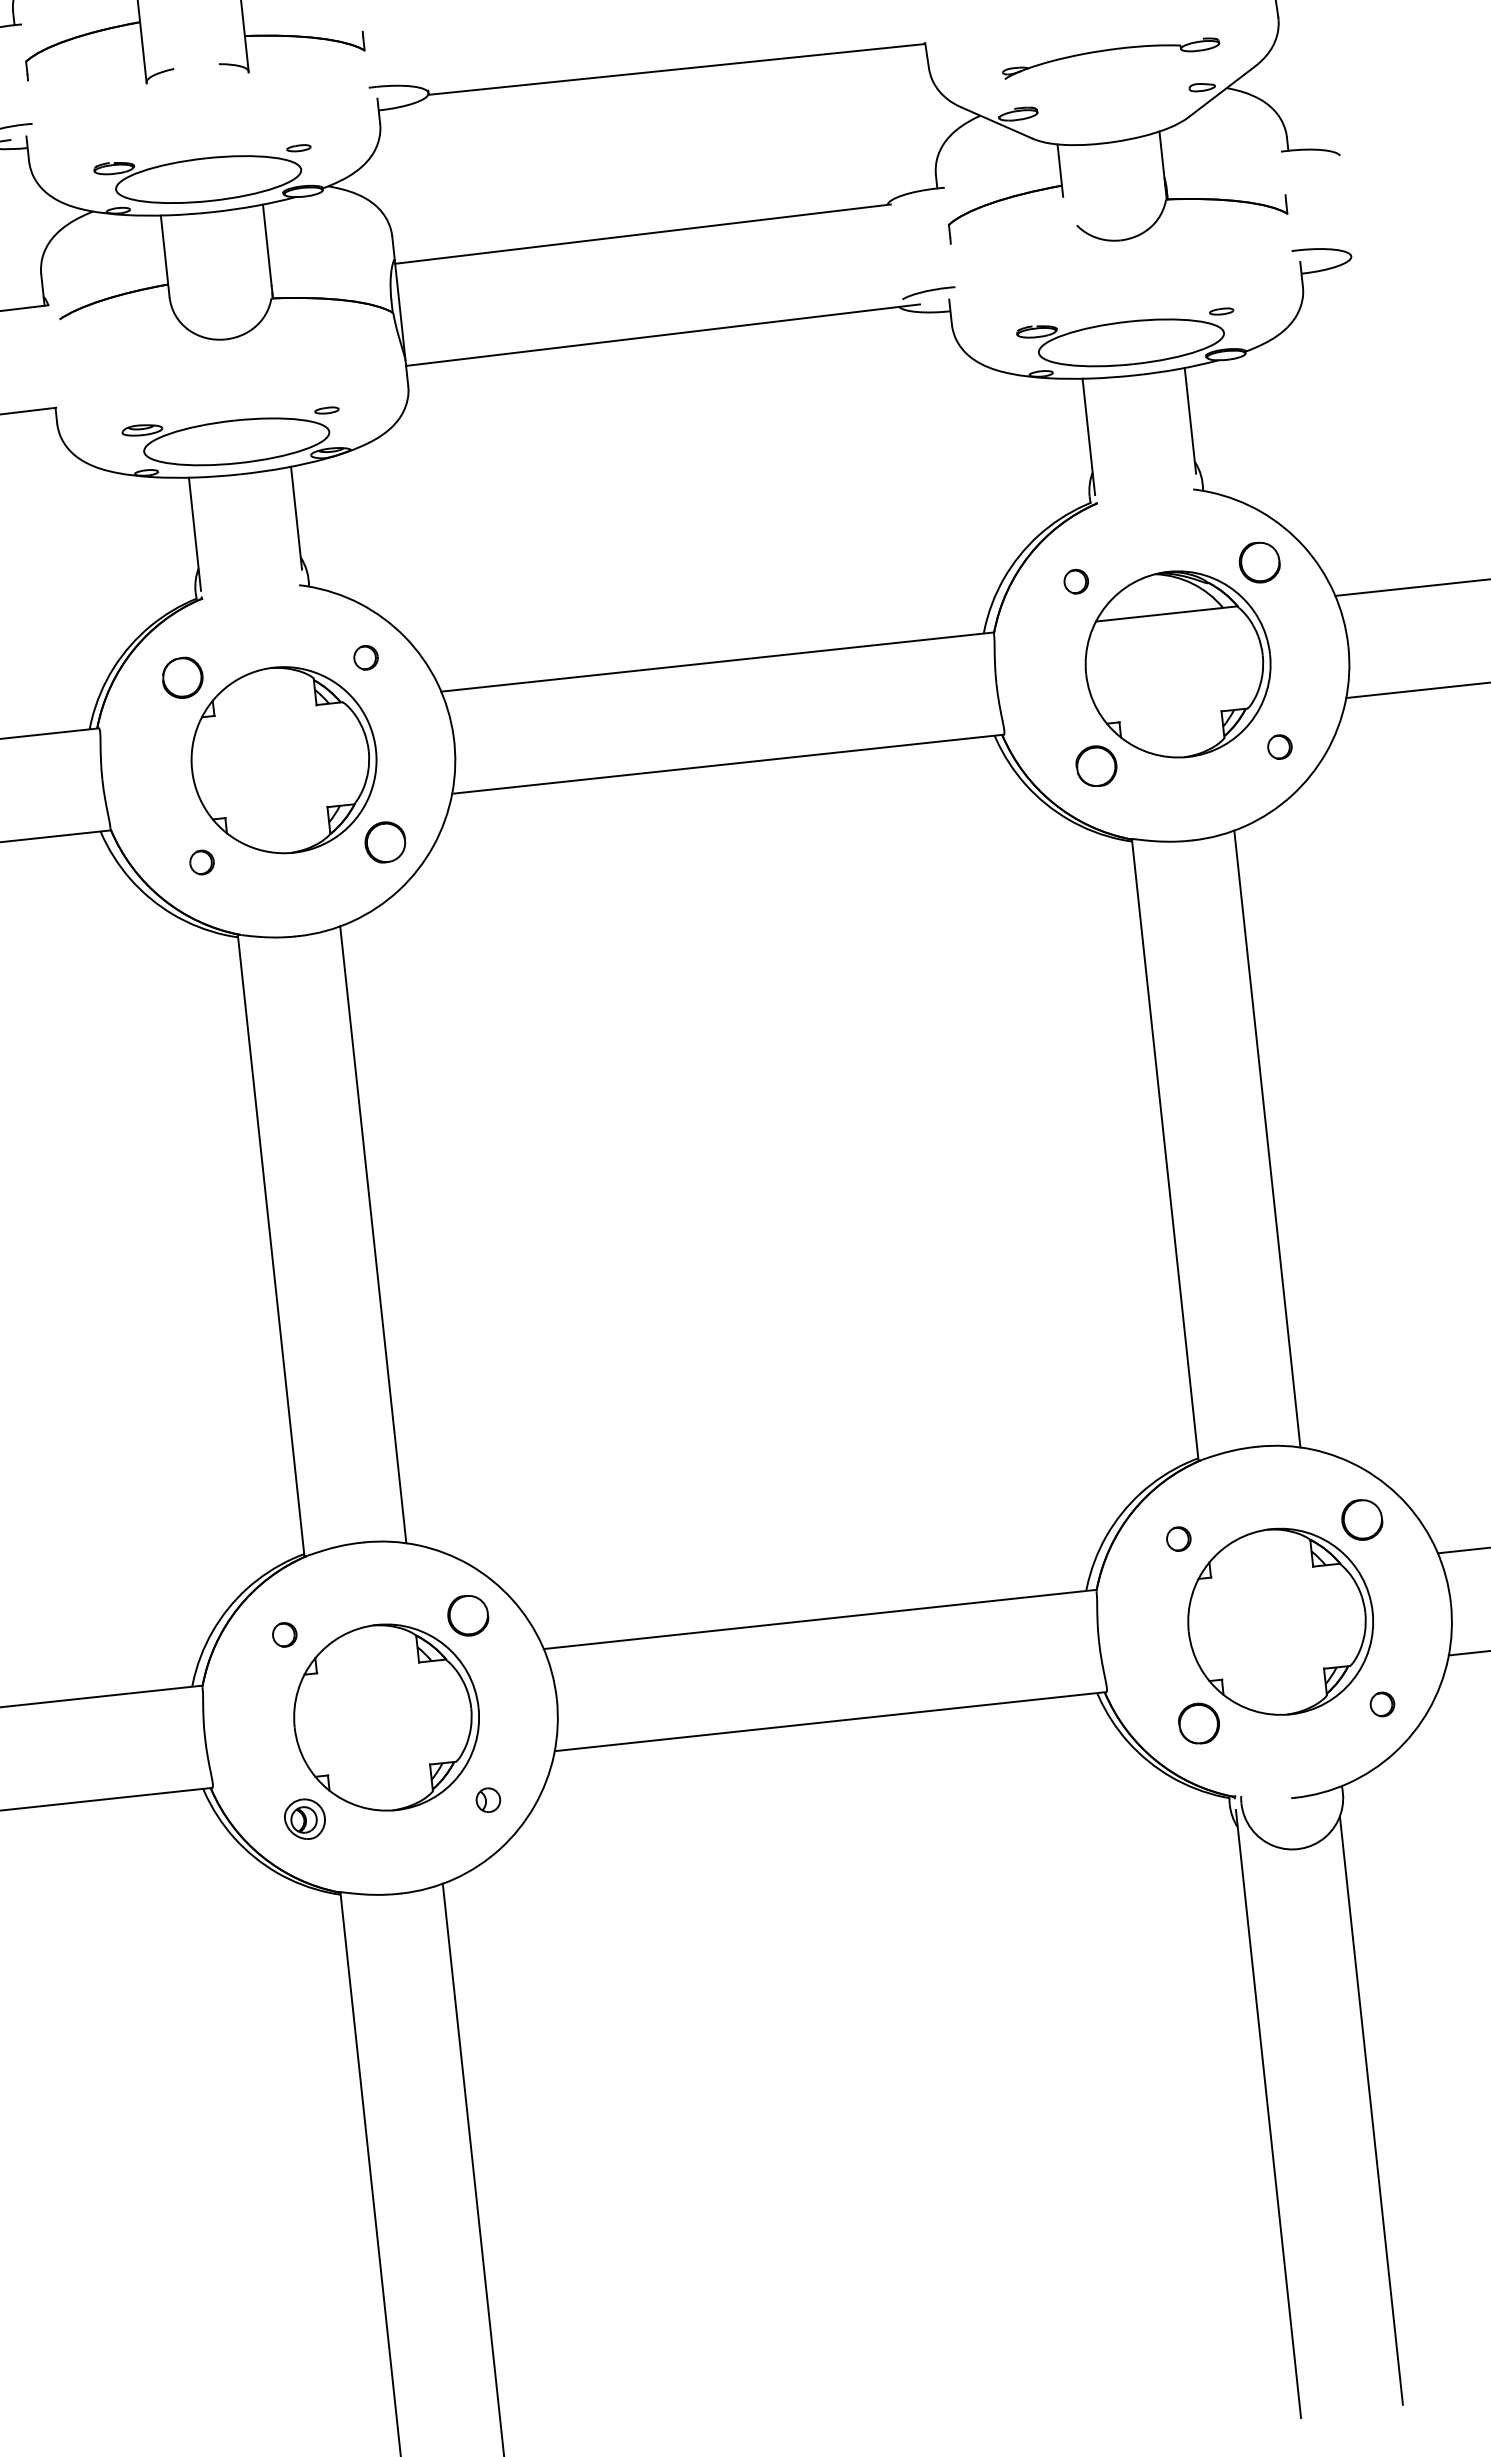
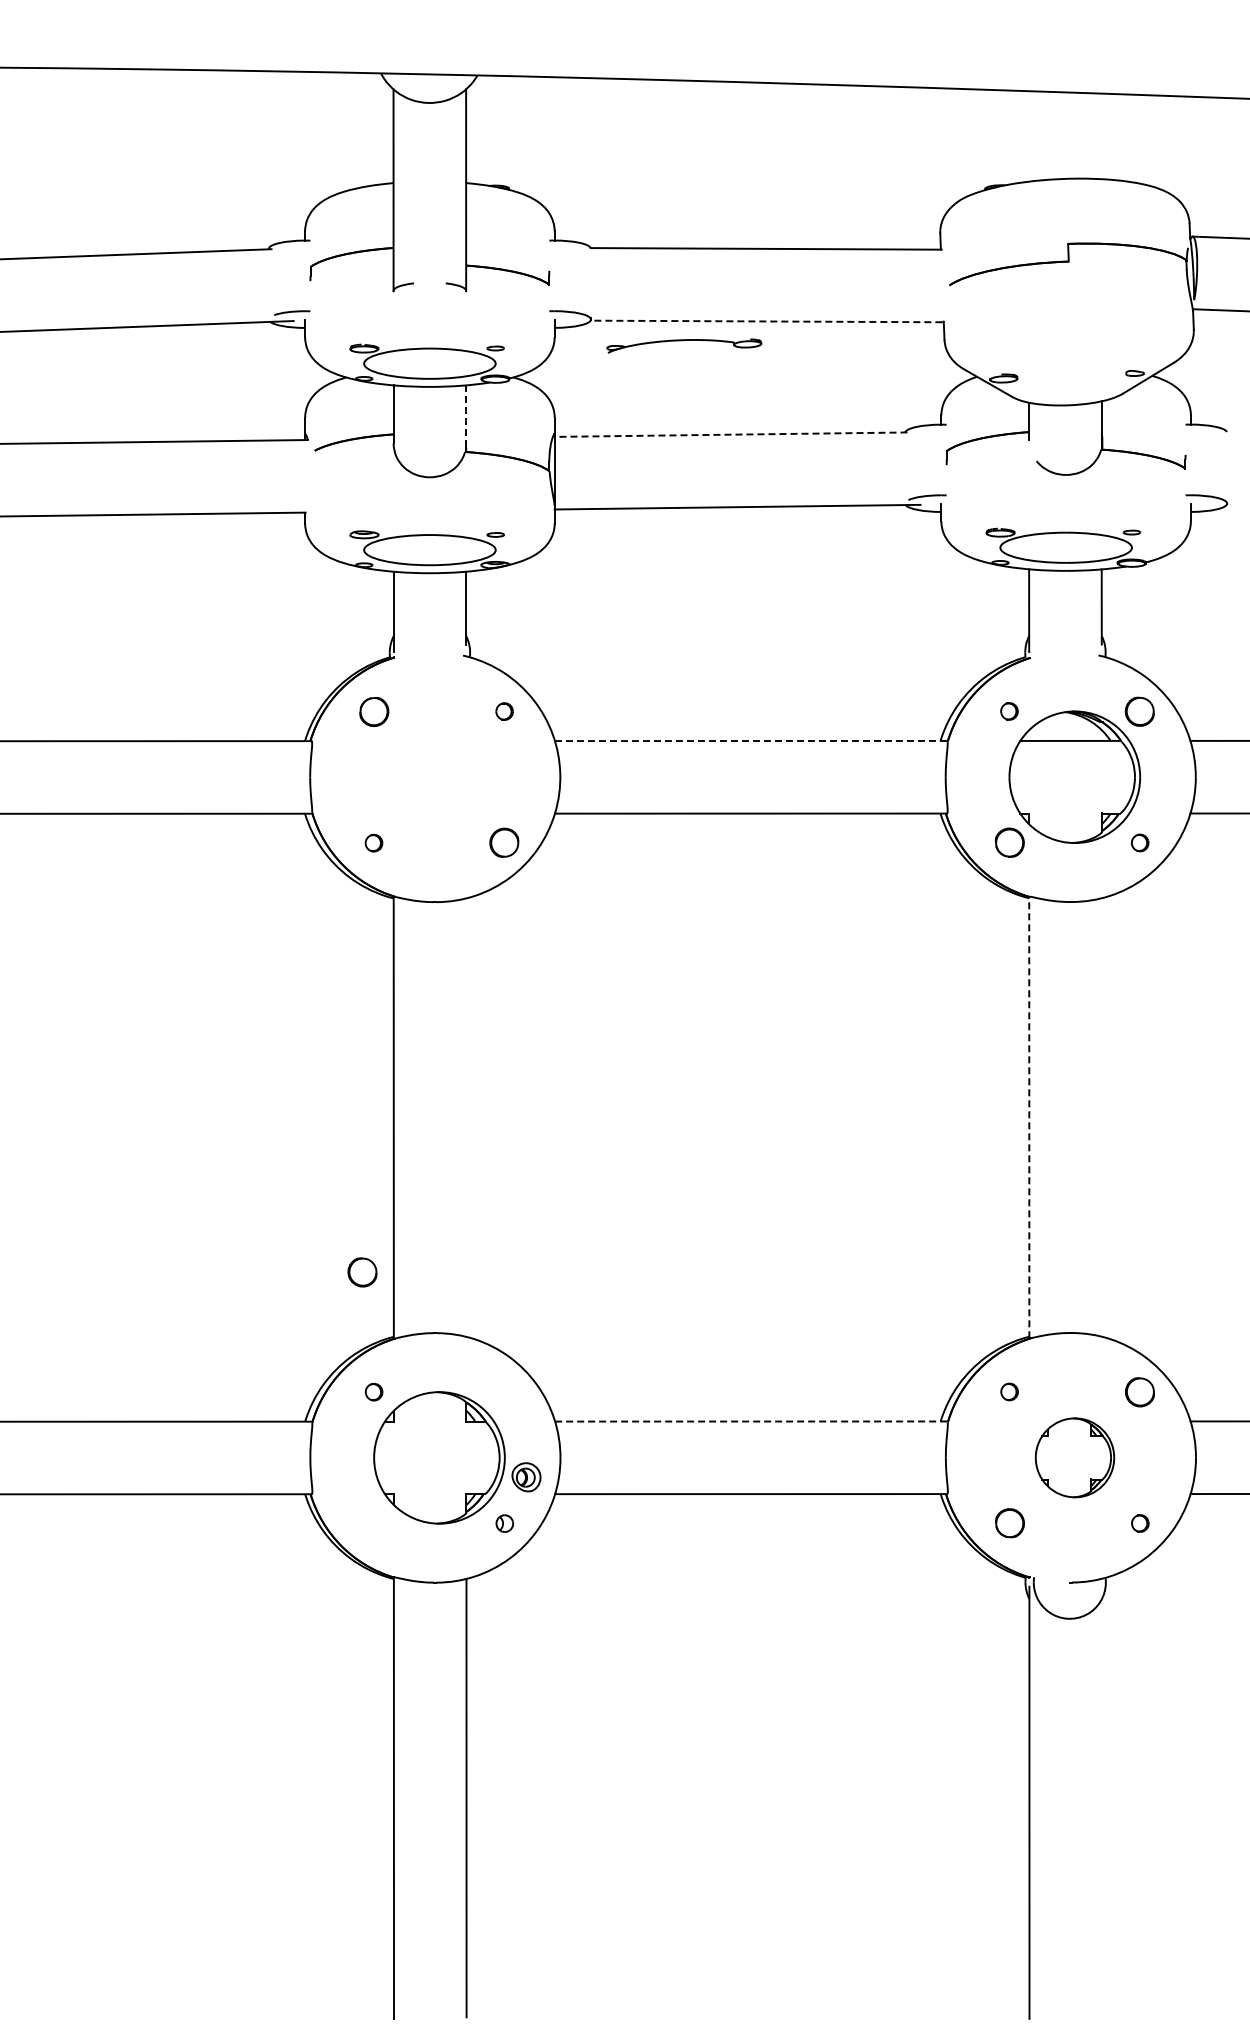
part: (1111, 57) -> (684, 345), moved
line: (675, 69) -> (766, 321), solid -> dashed
line: (642, 233) -> (730, 434), solid -> dashed
line: (267, 245) -> (466, 414), solid -> dashed
line: (717, 662) -> (751, 741), solid -> dashed
part: (284, 760) -> (439, 777), removed
line: (1266, 1139) -> (1101, 1117), removed
line: (1165, 1149) -> (1029, 1117), solid -> dashed
line: (373, 1234) -> (466, 1117), removed
part: (468, 1615) -> (362, 1272), moved
line: (821, 1619) -> (752, 1421), solid -> dashed
part: (1279, 1621) -> (1074, 1457), size x0.6
part: (305, 1819) -> (526, 1477), moved
line: (1371, 2109) -> (1102, 1807), removed

